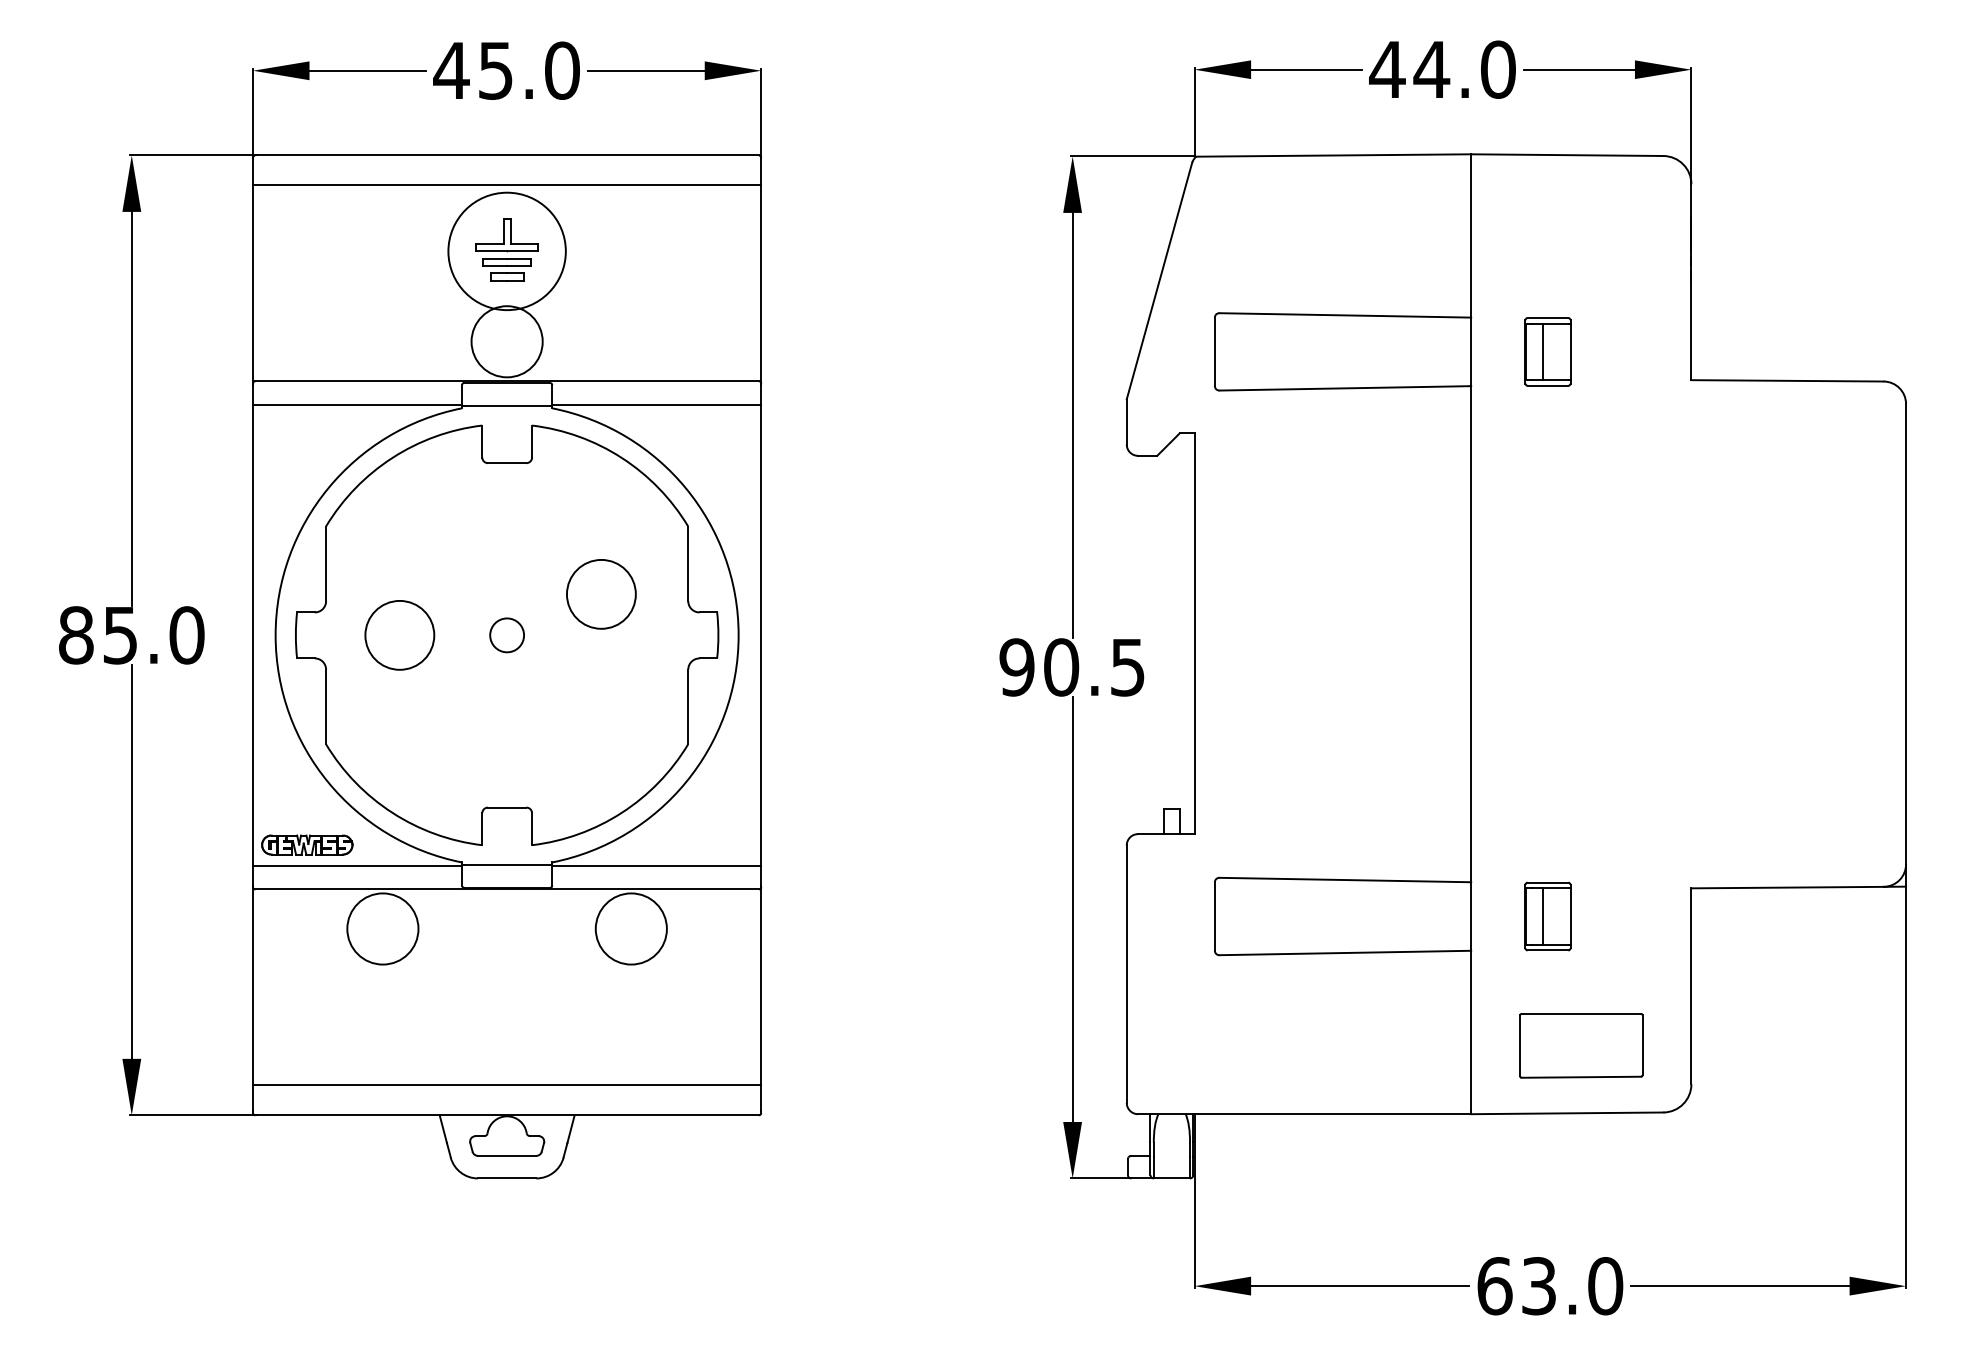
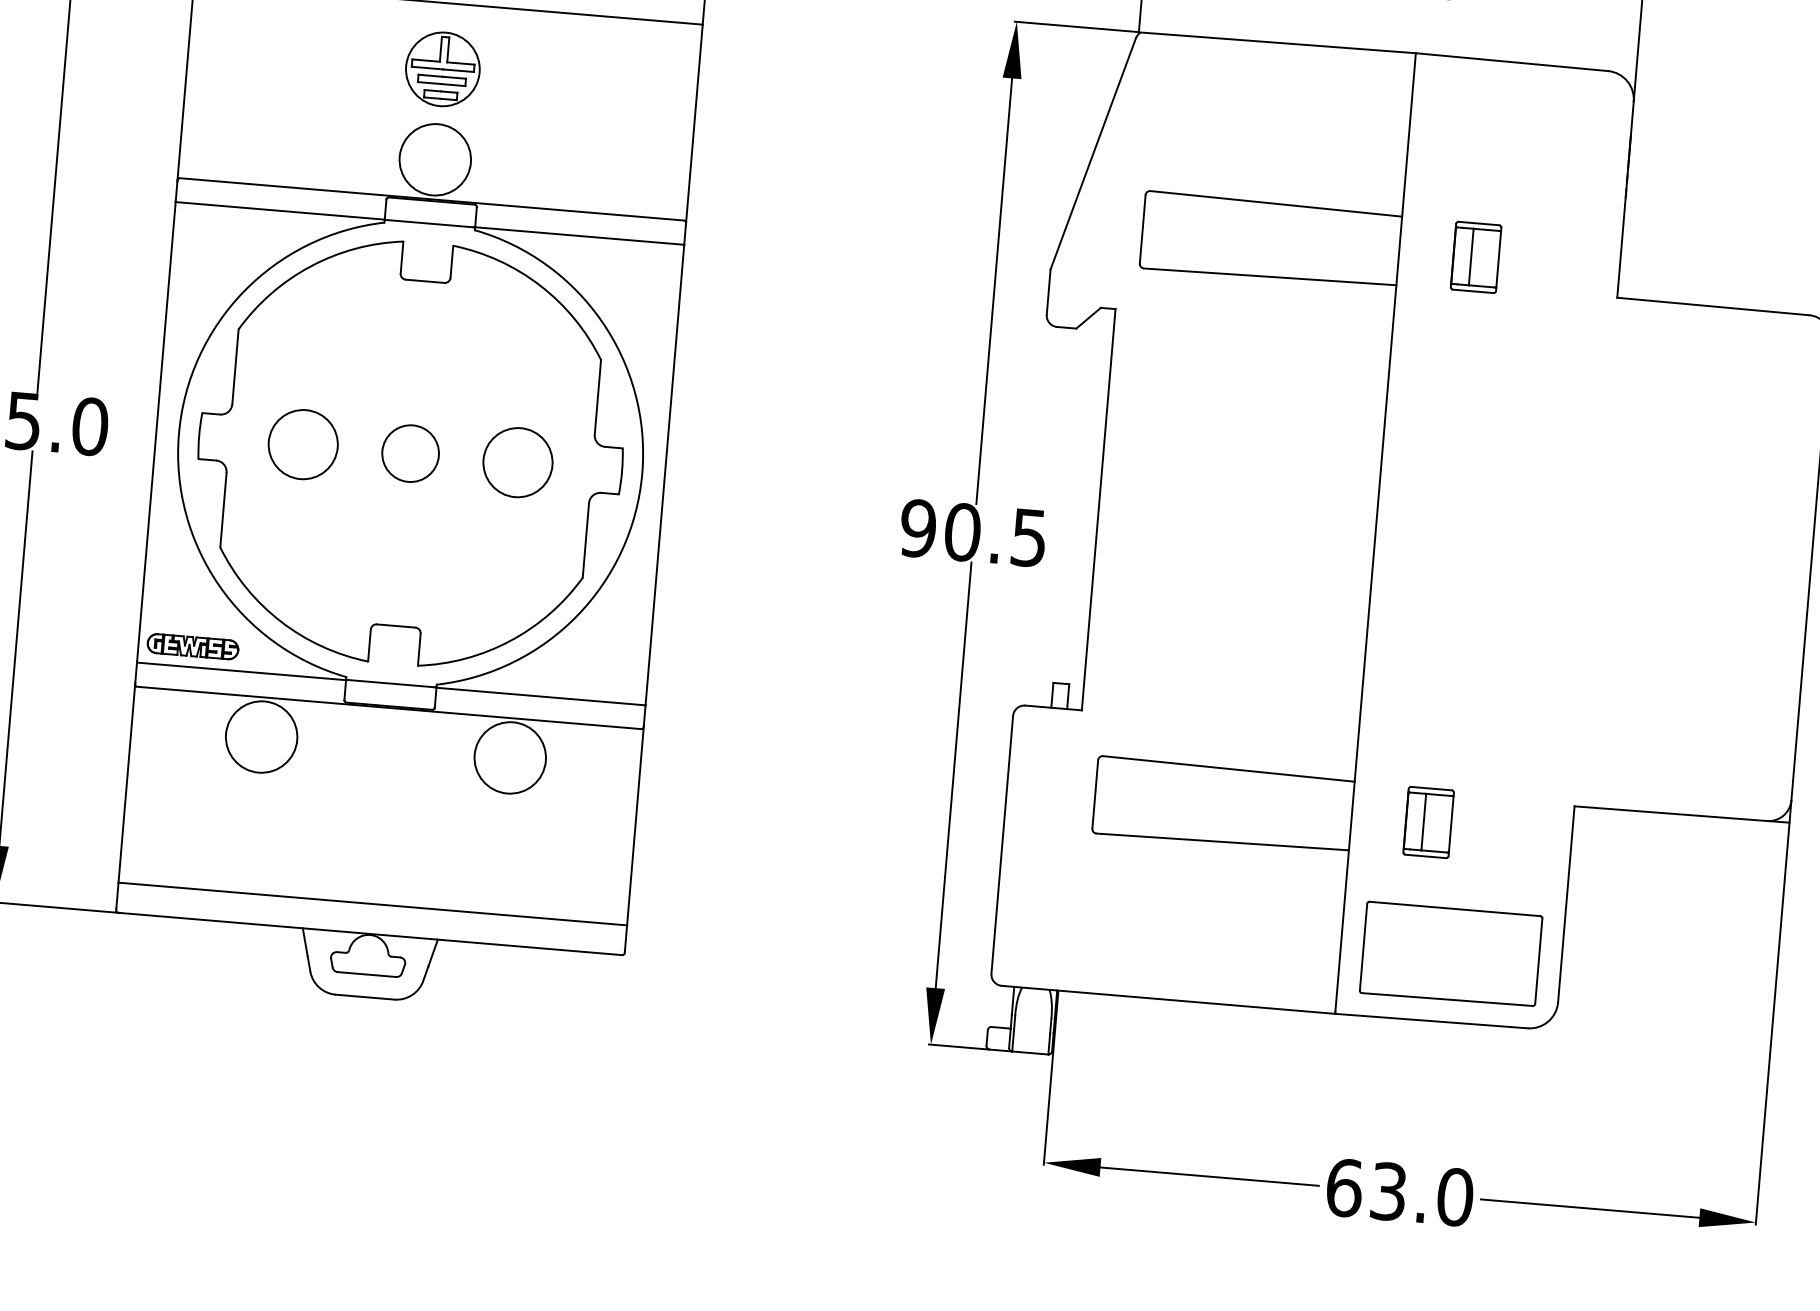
circle: (506, 251) -> (442, 69), size x0.62
circle: (601, 594) -> (518, 462), moved
circle: (506, 635) -> (409, 453), size x1.67
part: (1581, 1045) -> (1451, 954), size x1.43

